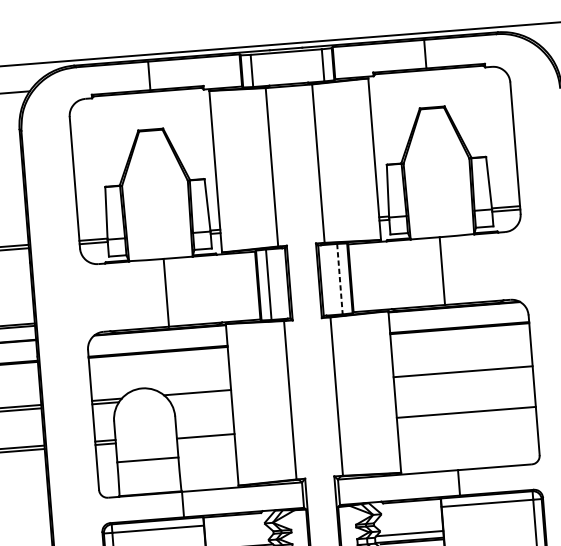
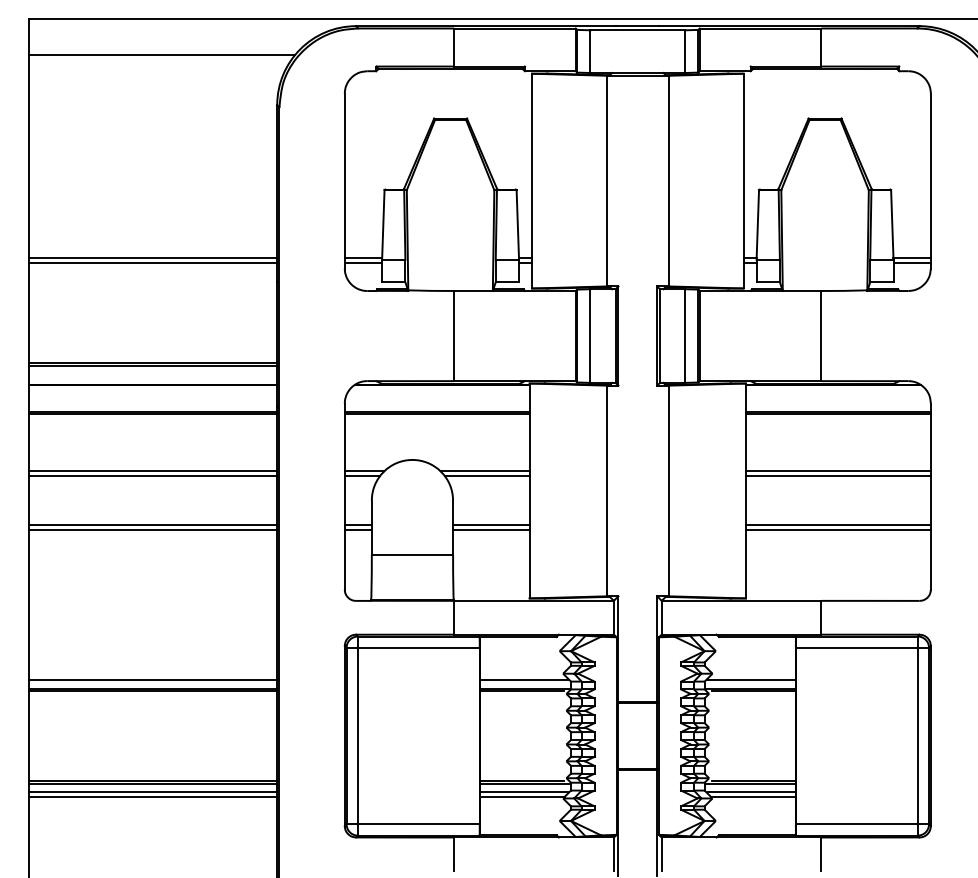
line: (340, 279) -> (685, 336), dashed -> solid
line: (462, 374) -> (837, 475), added
line: (198, 395) -> (486, 475), added
line: (465, 415) -> (837, 529), added
line: (205, 433) -> (491, 525), added

